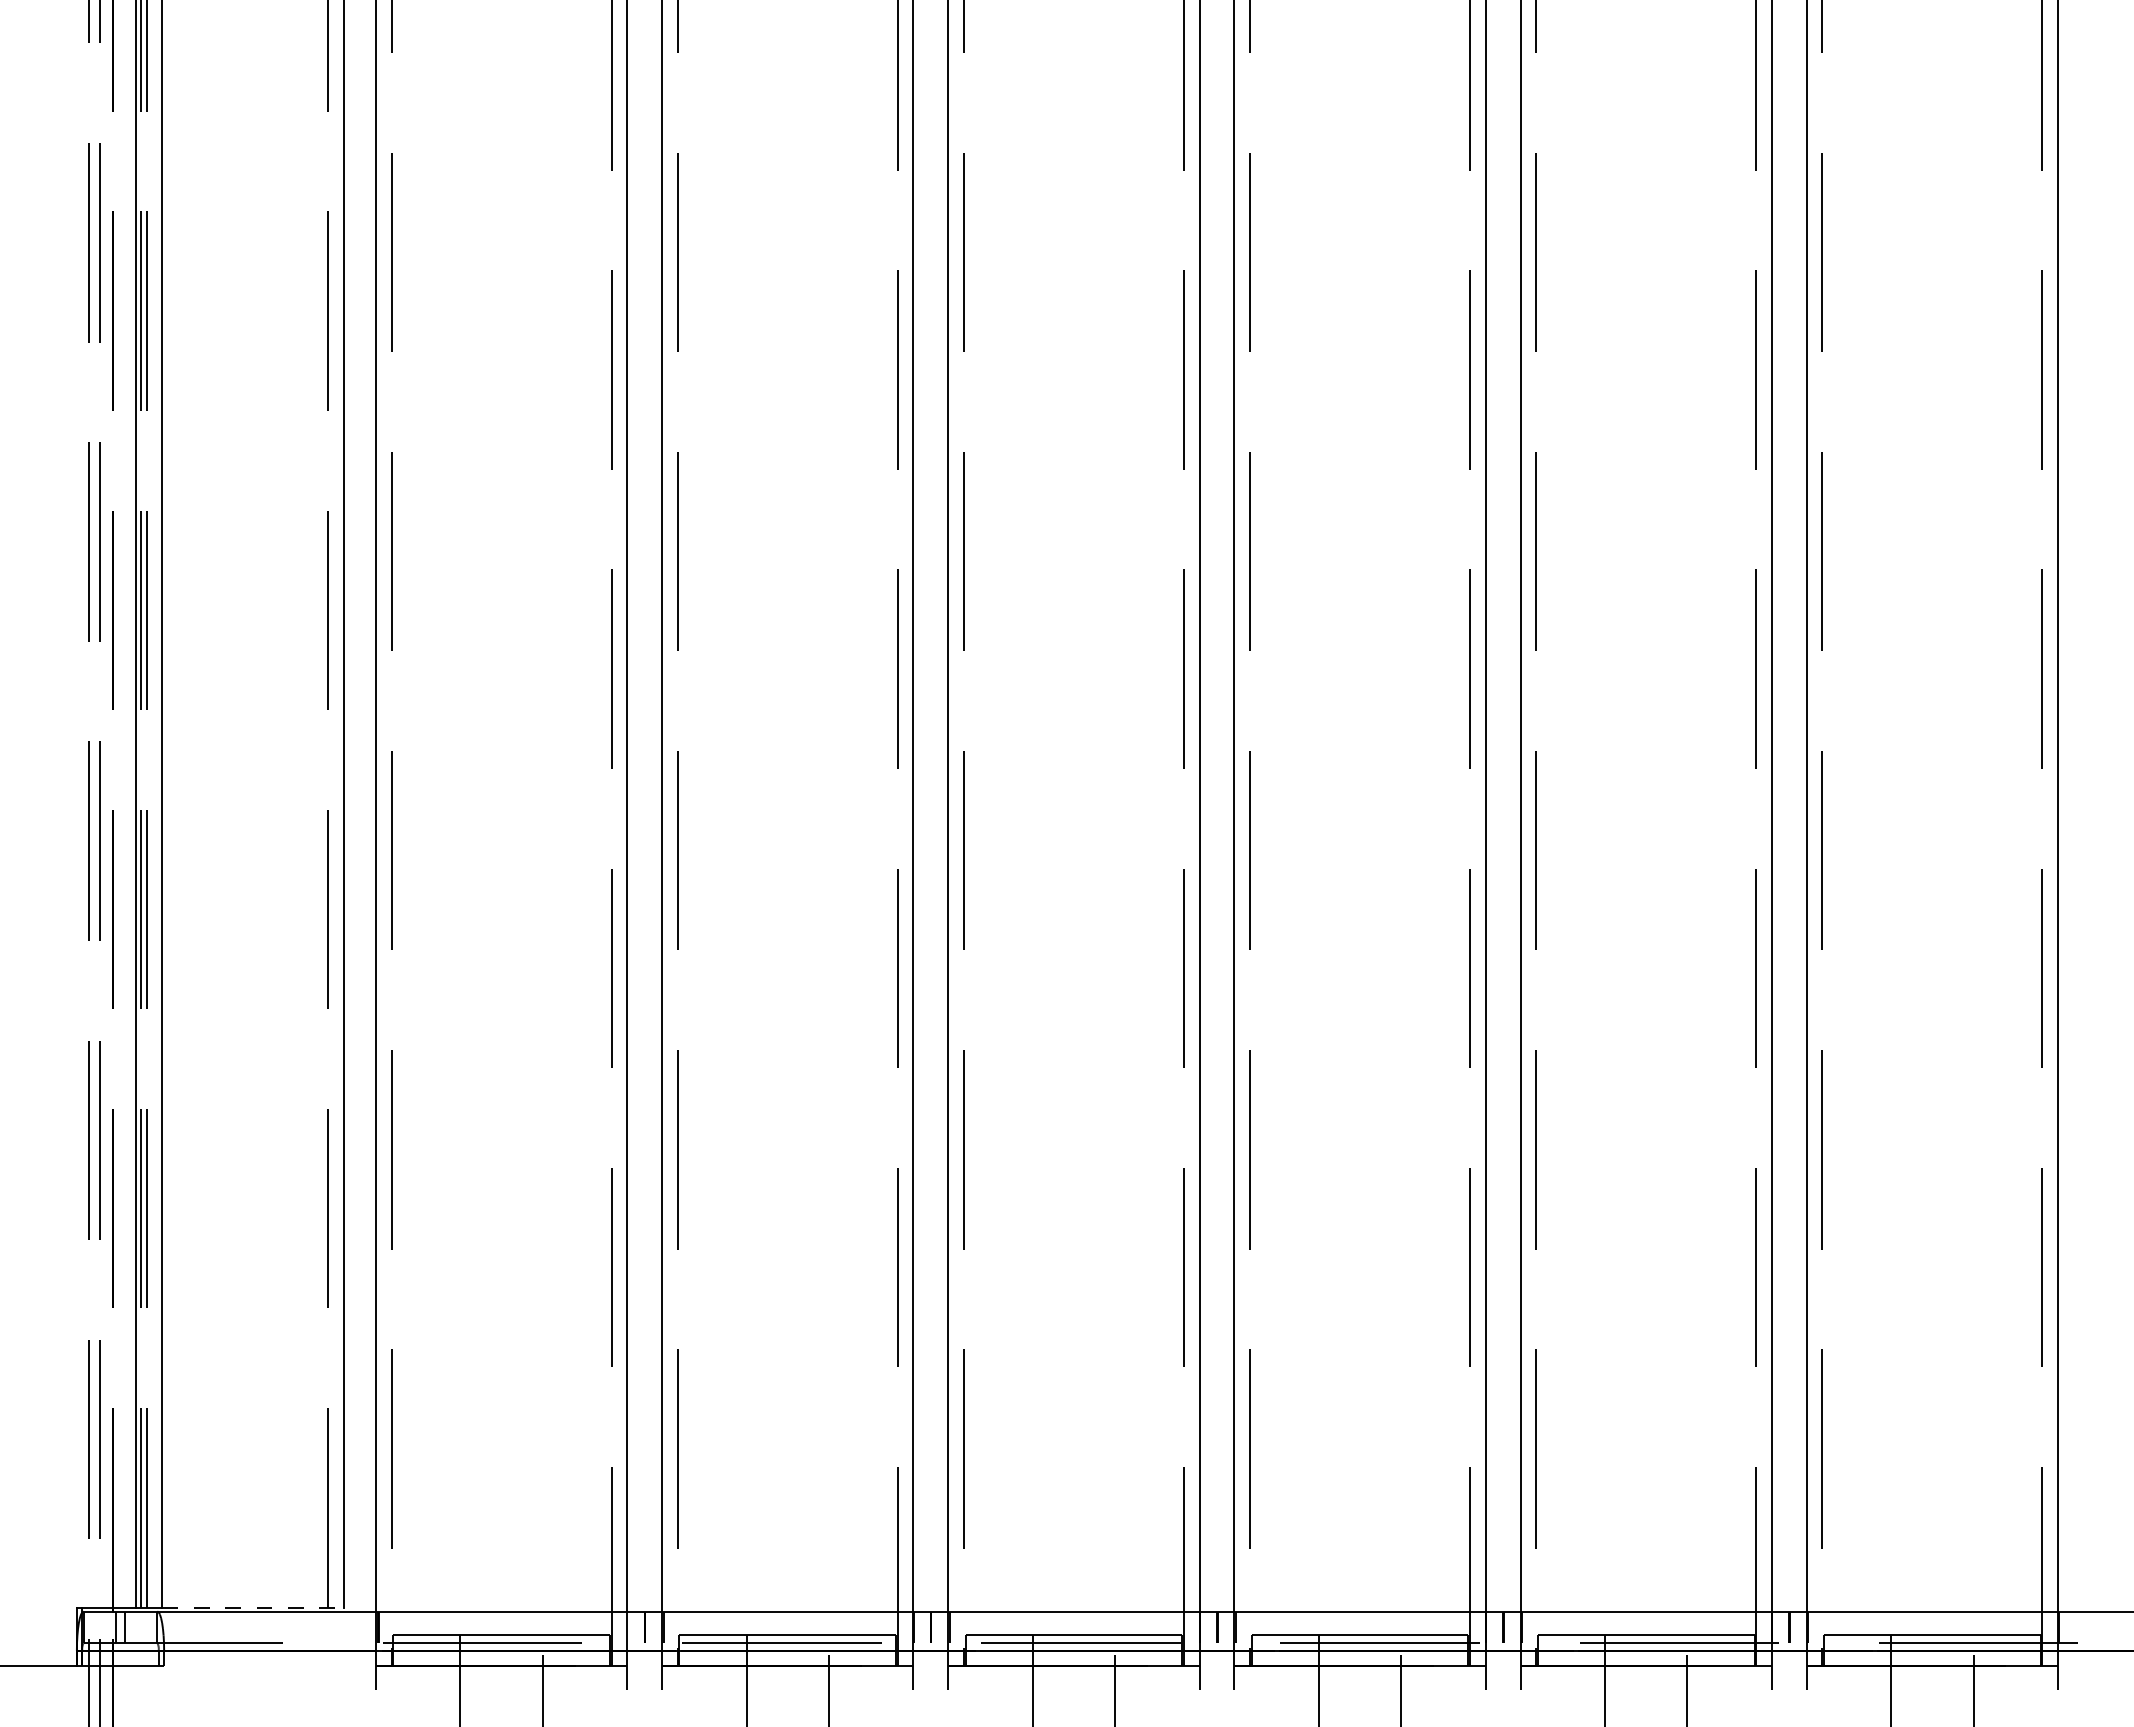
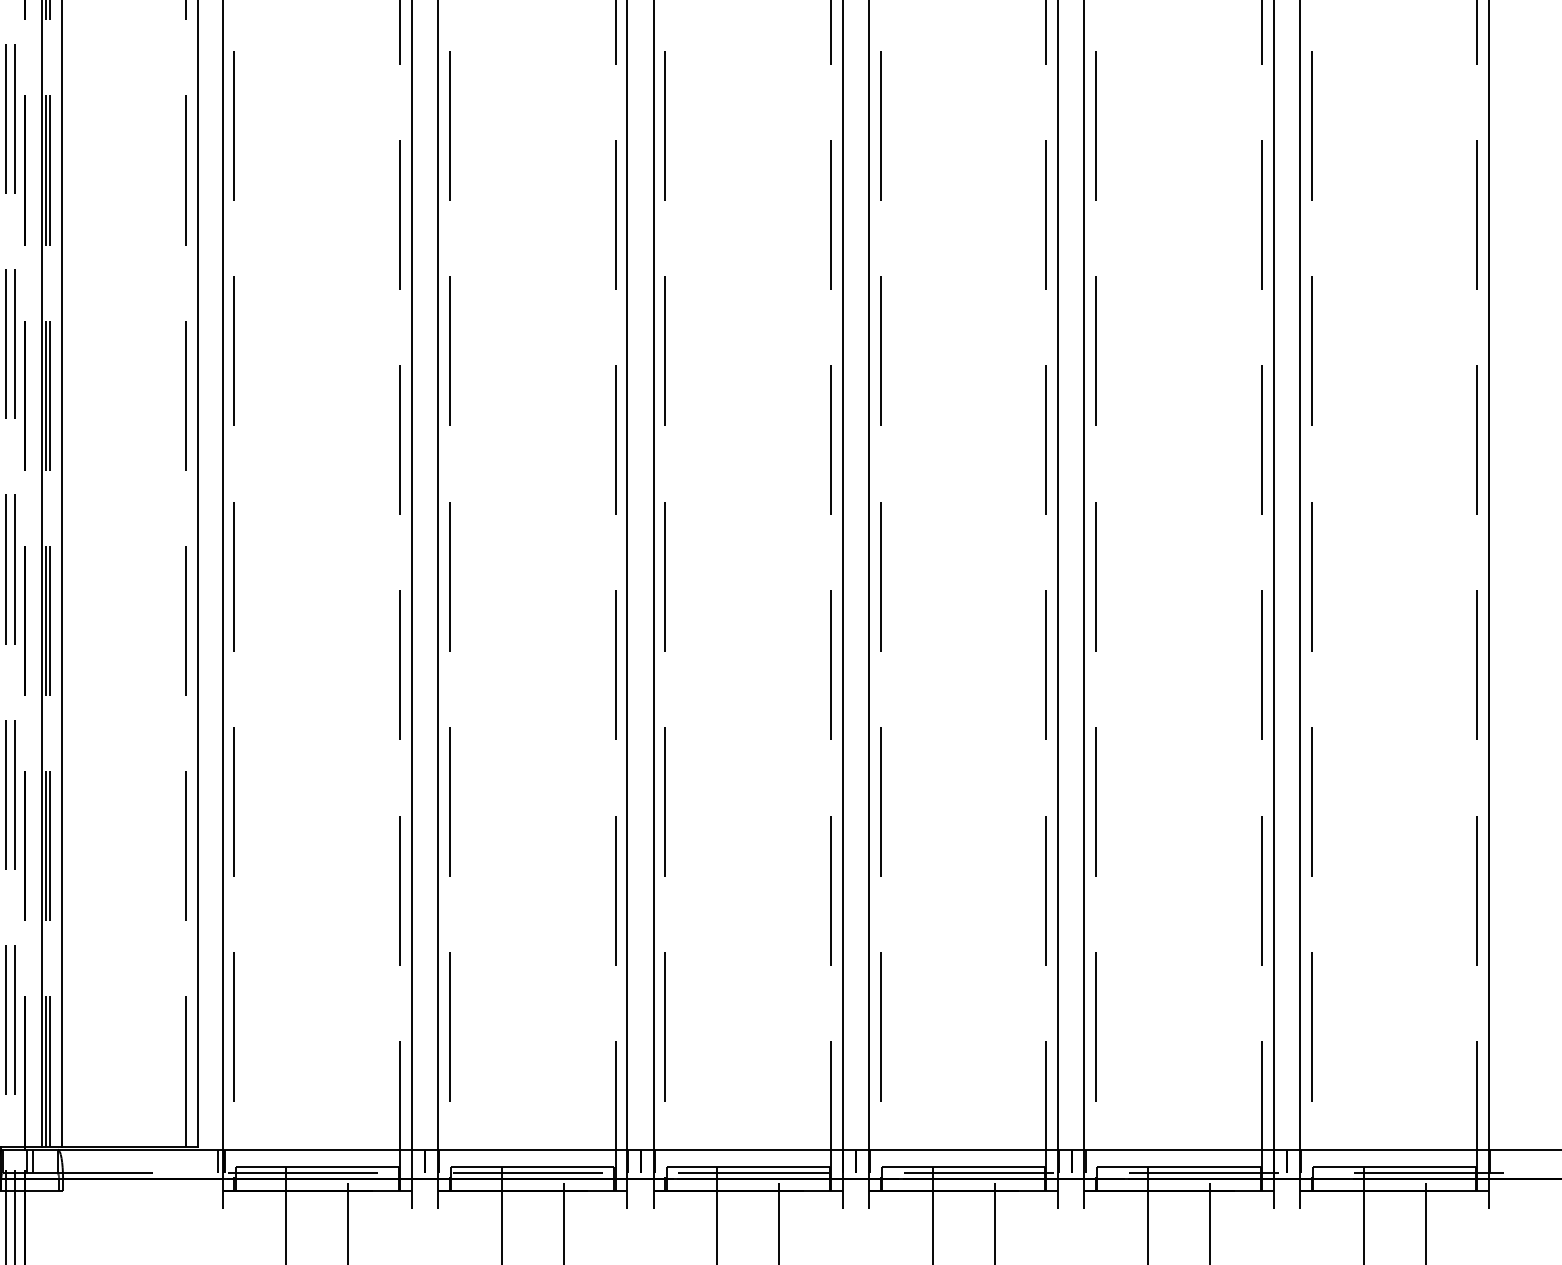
line: (252, 1607) -> (129, 1146), dashed -> solid
line: (369, 1626) -> (217, 1160), added

